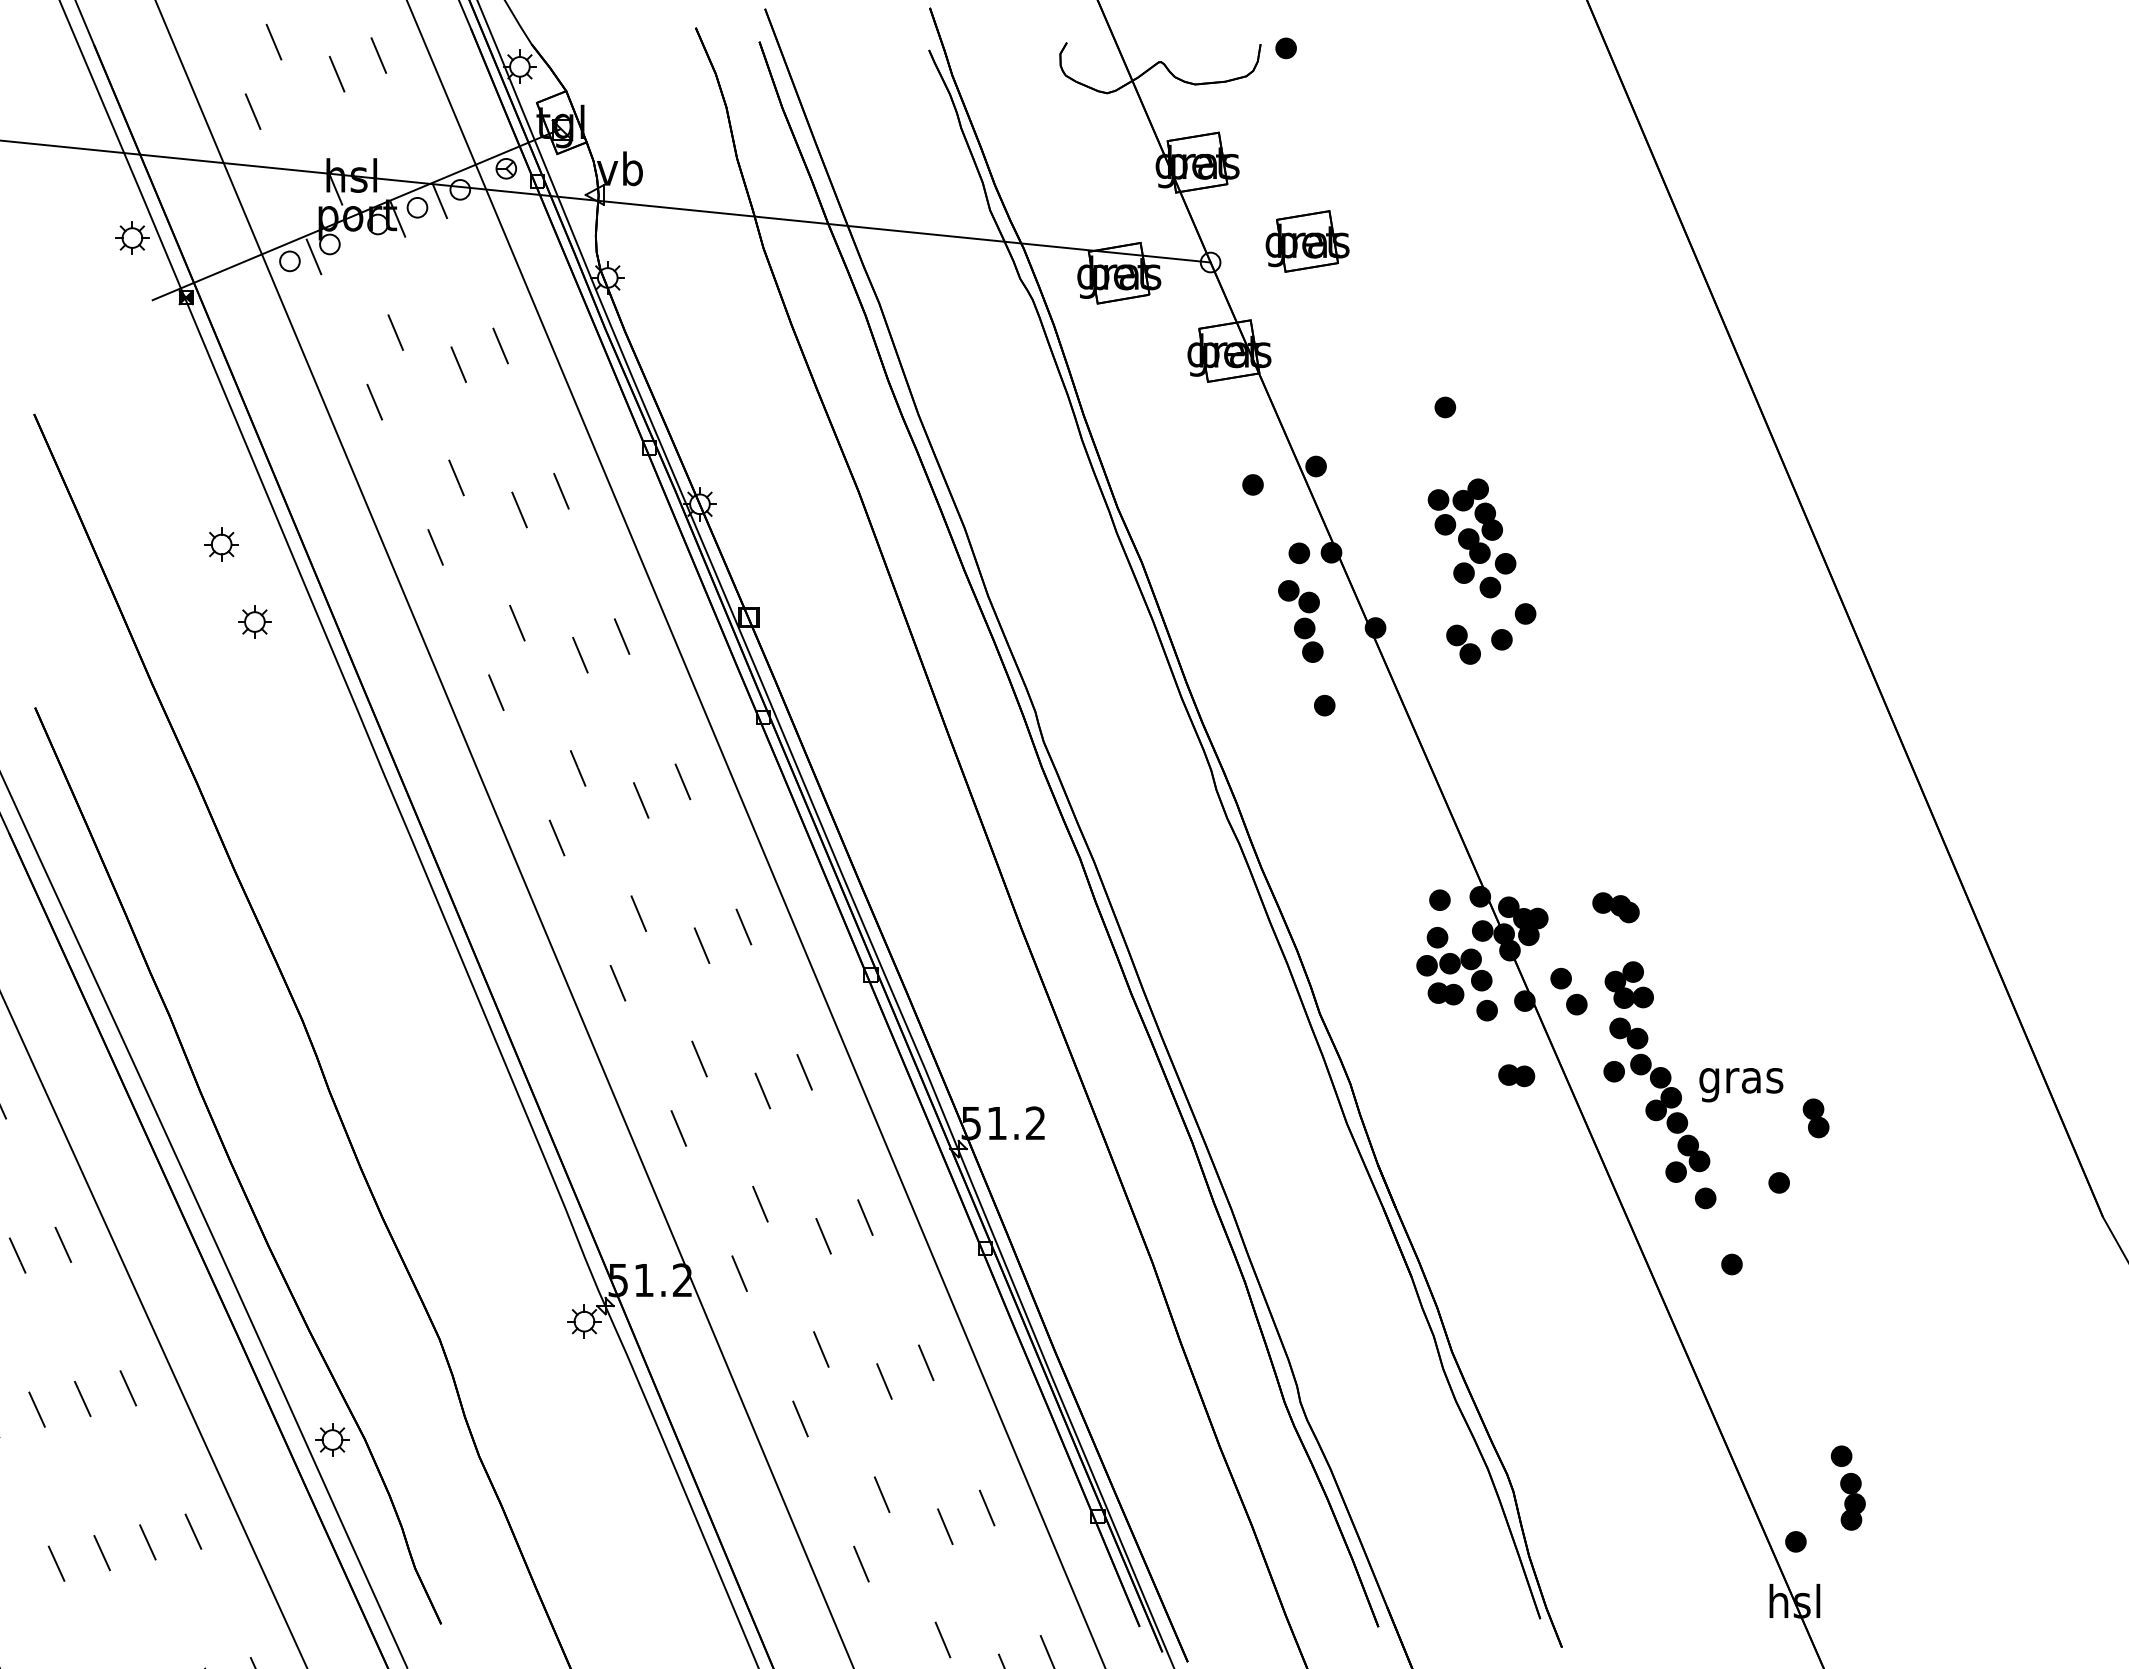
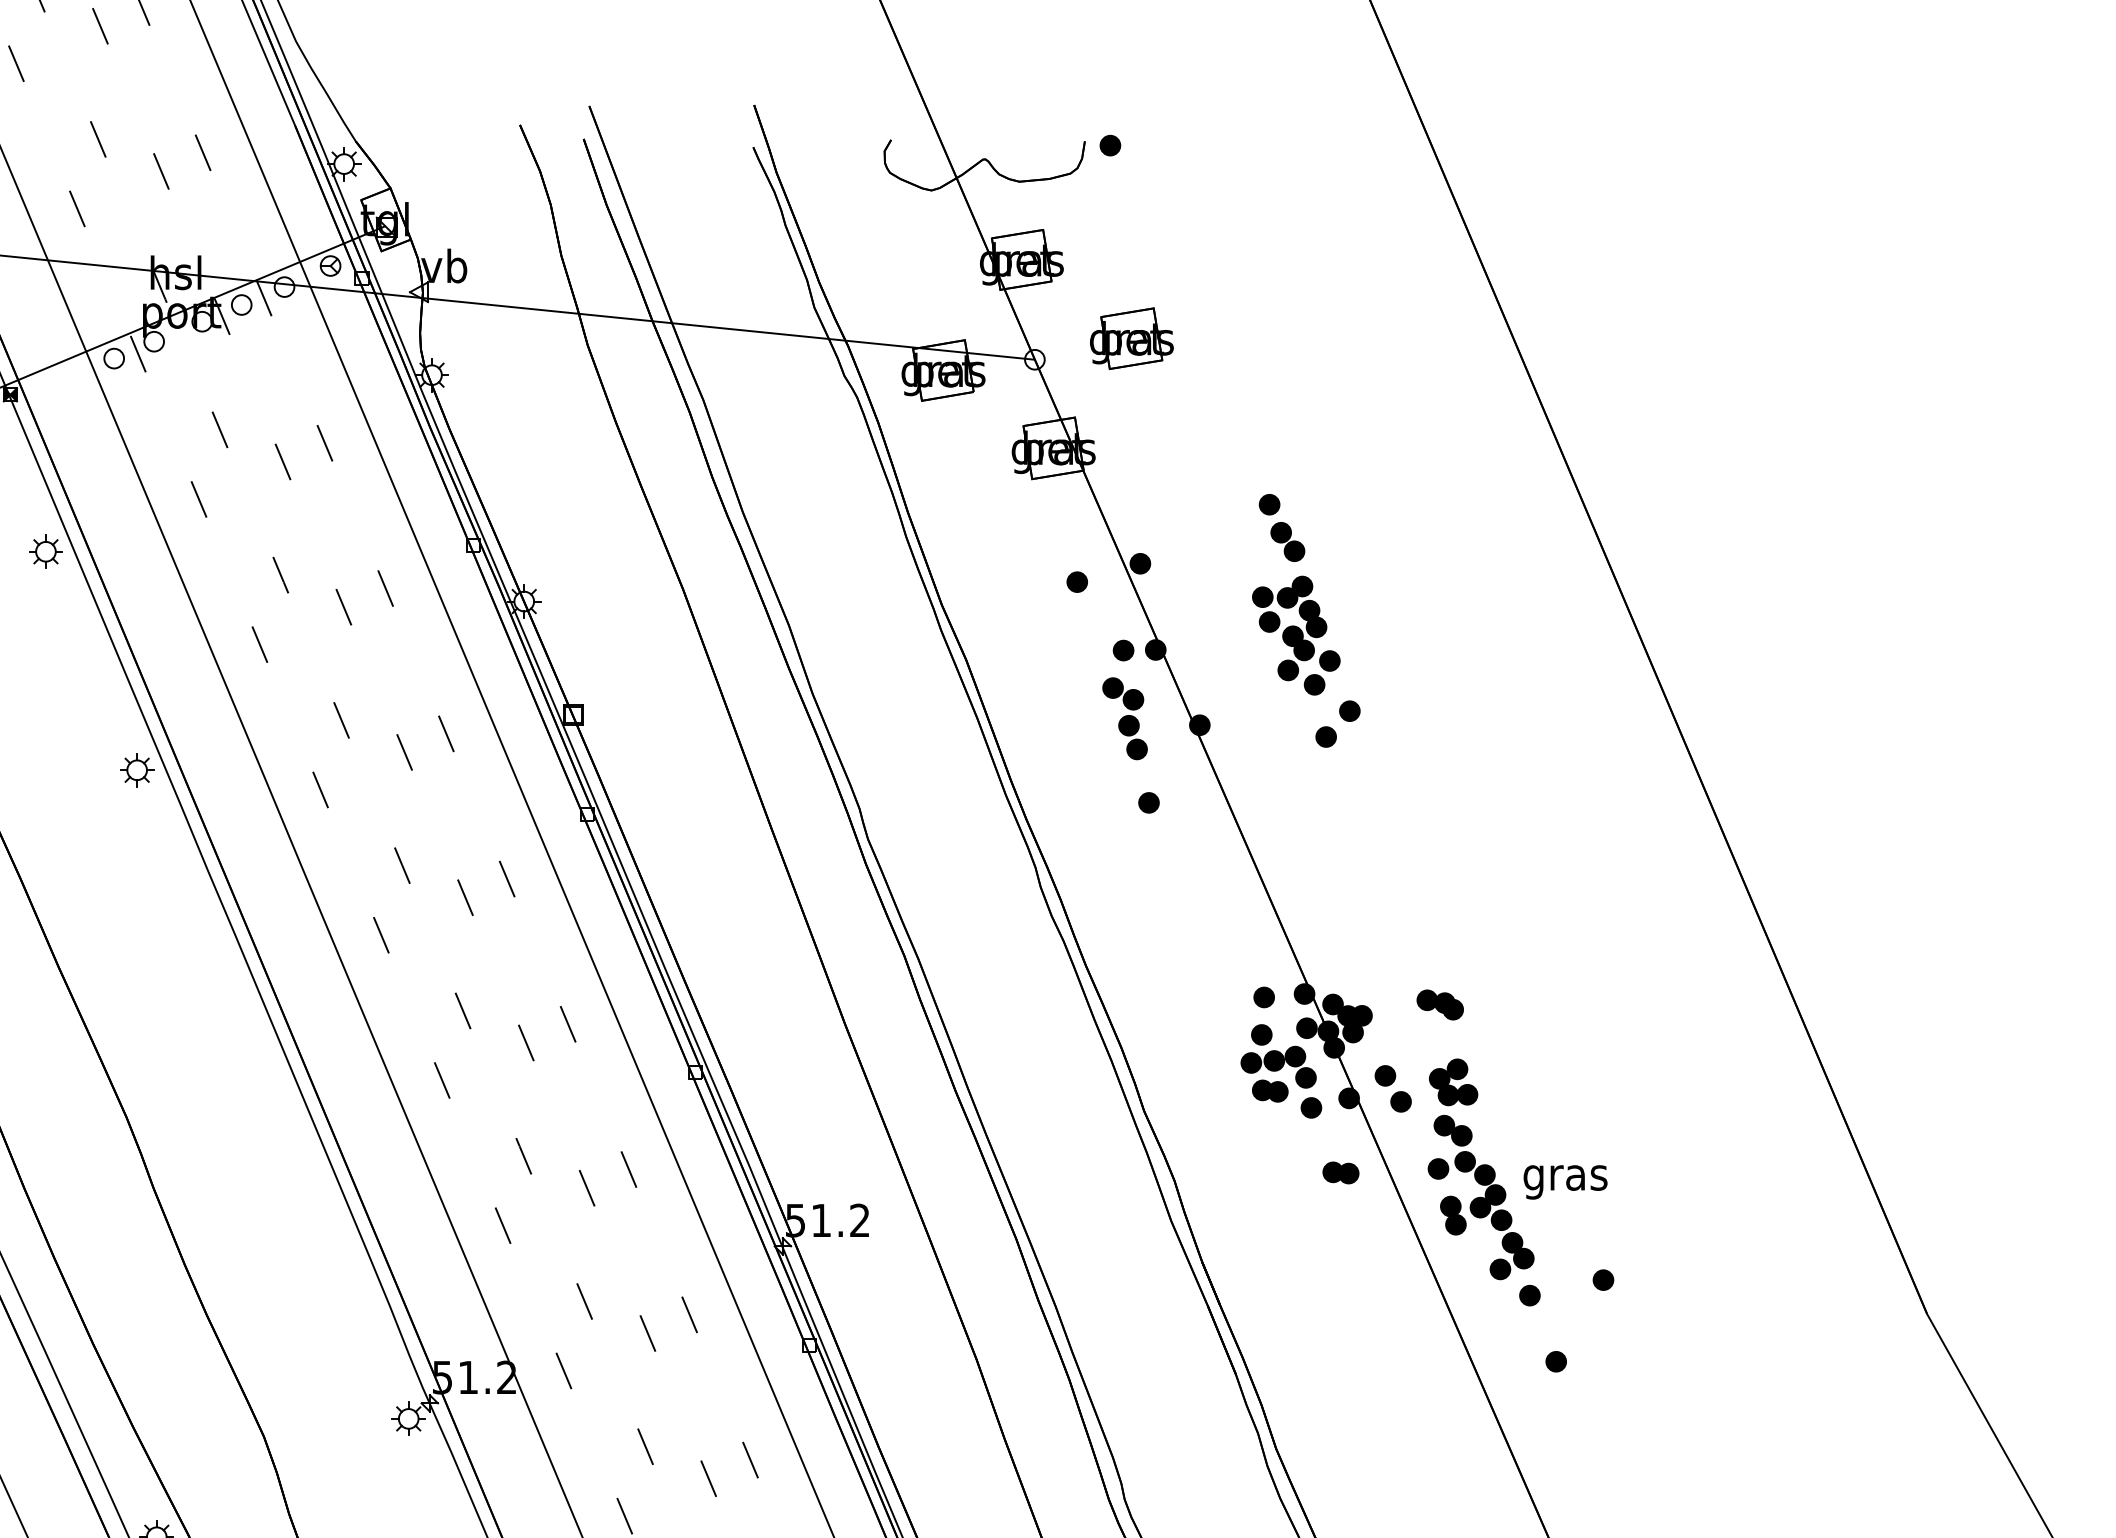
part: (221, 544) -> (45, 551), moved
part: (254, 621) -> (136, 769), moved
part: (1463, 644) -> (1287, 541), moved
part: (1815, 1118) -> (1452, 1215), moved

